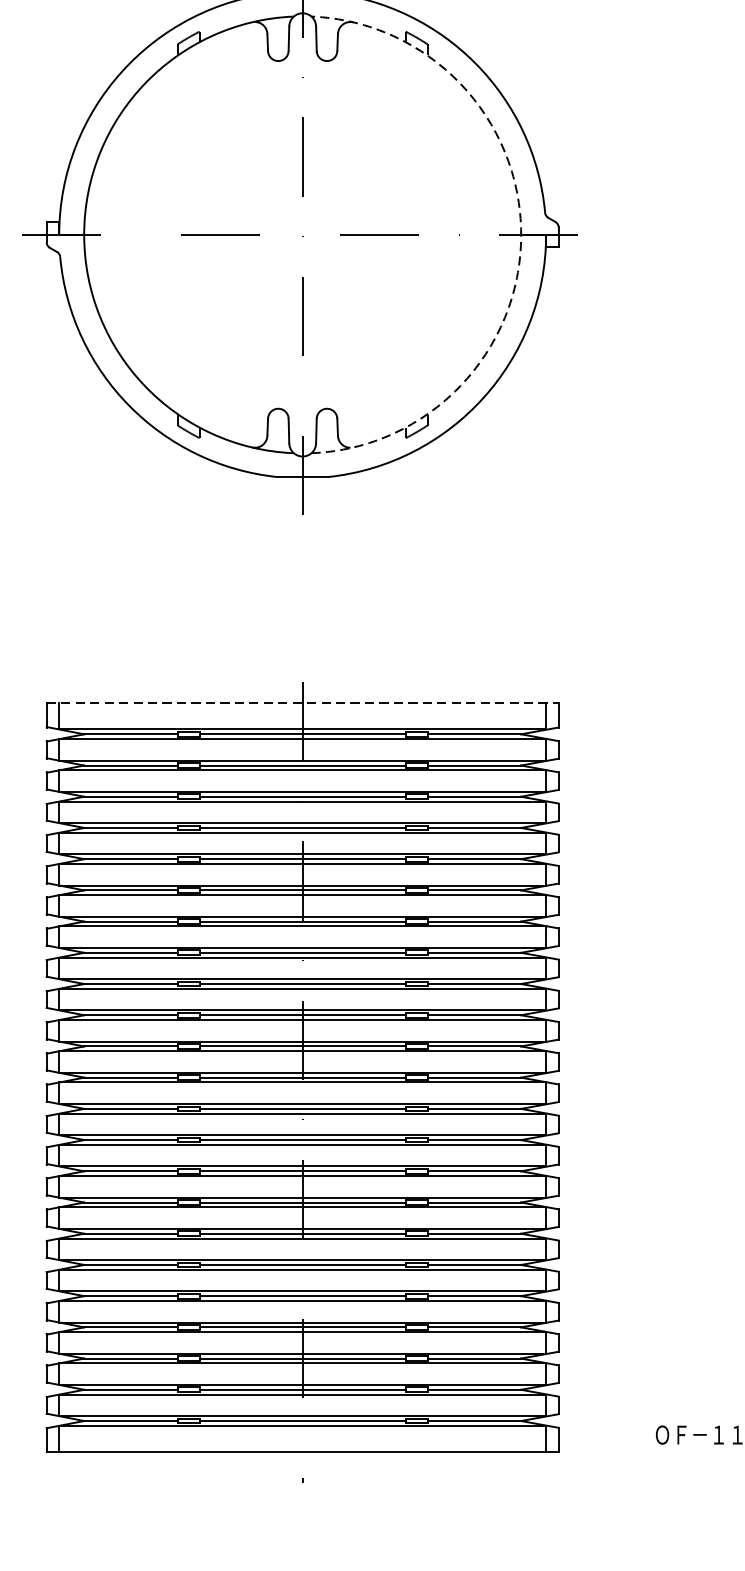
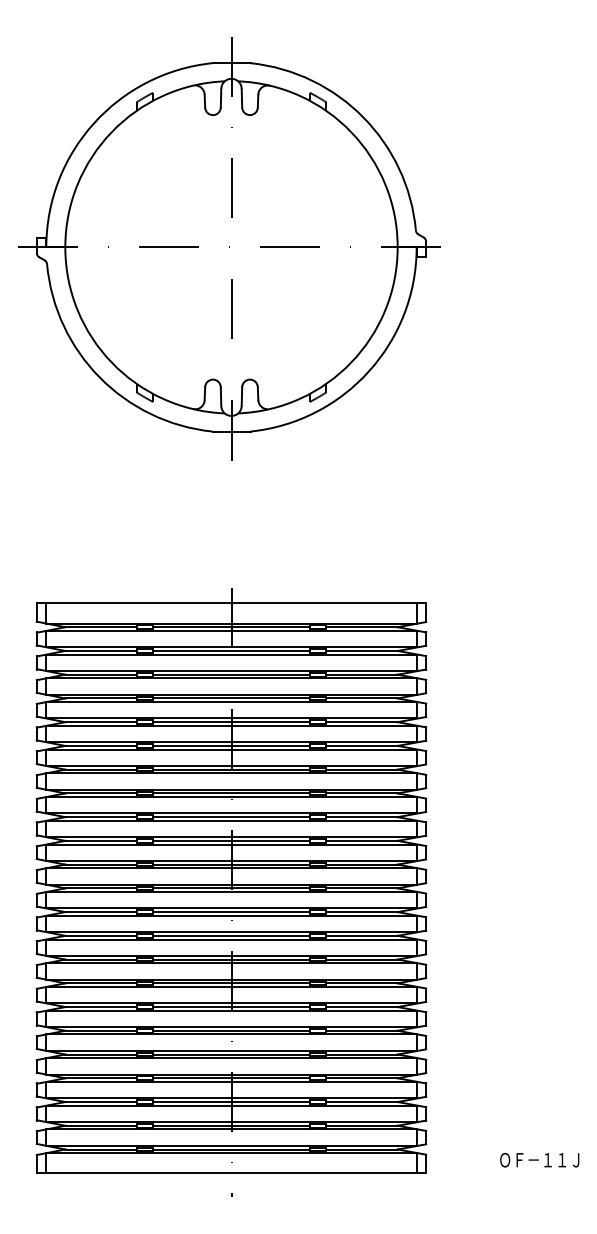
arc: (520, 235) -> (397, 247), dashed -> solid
line: (302, 703) -> (231, 603), dashed -> solid

